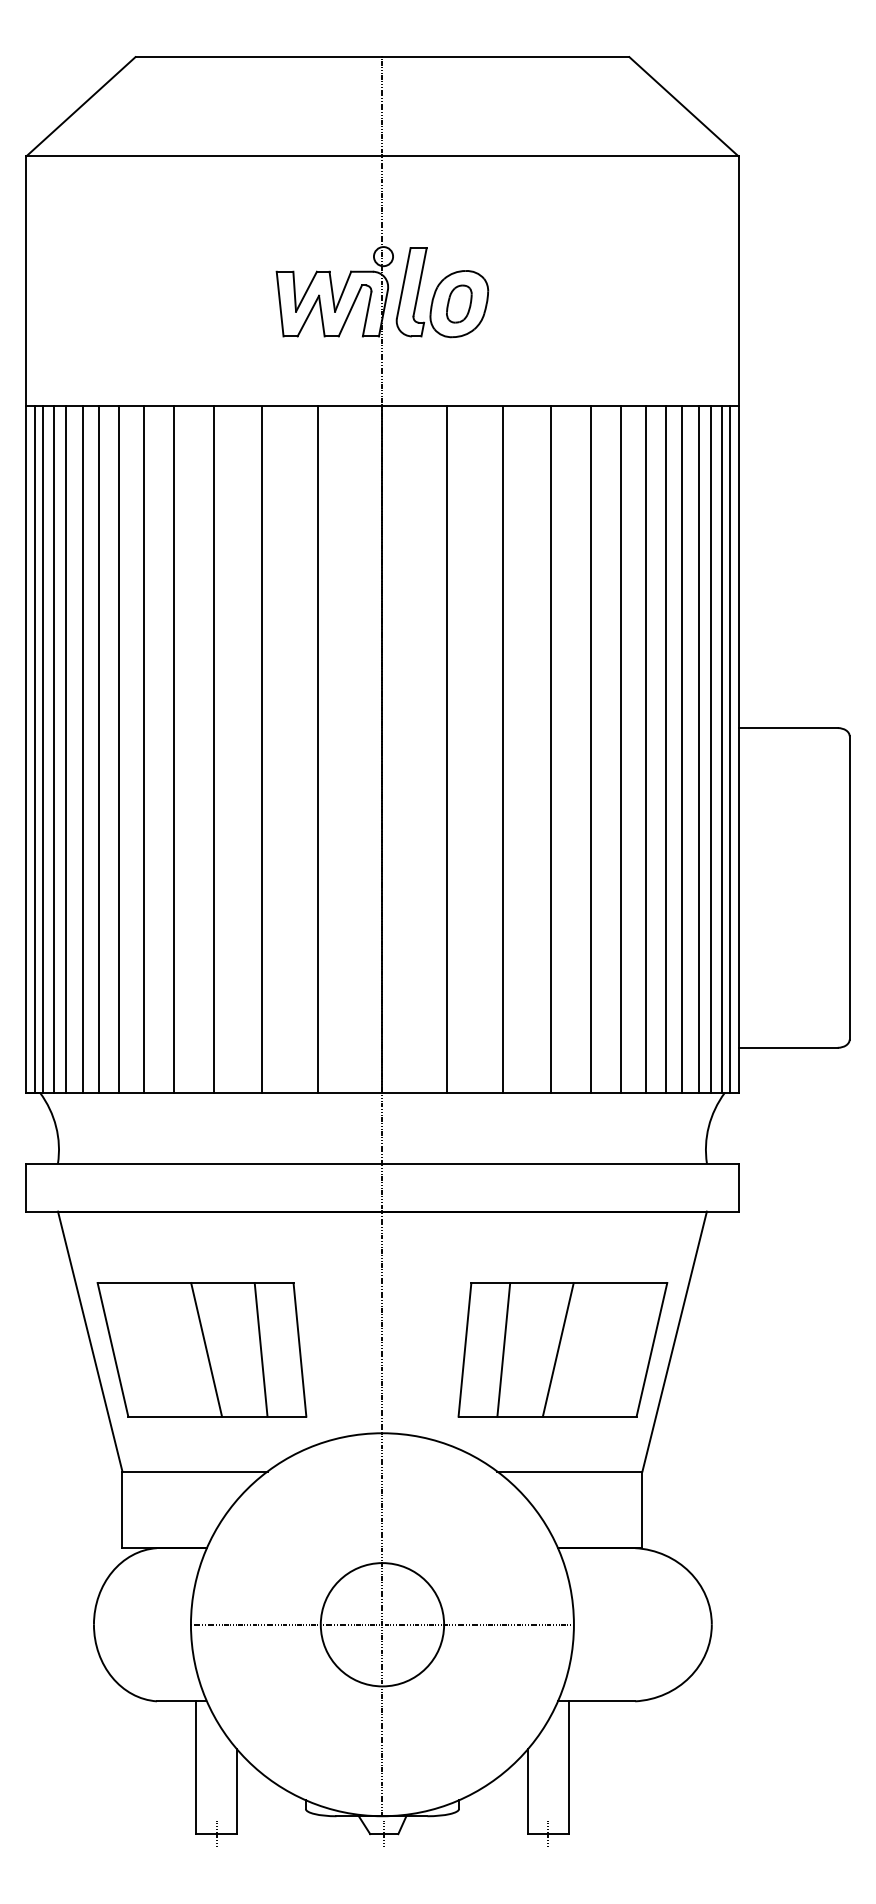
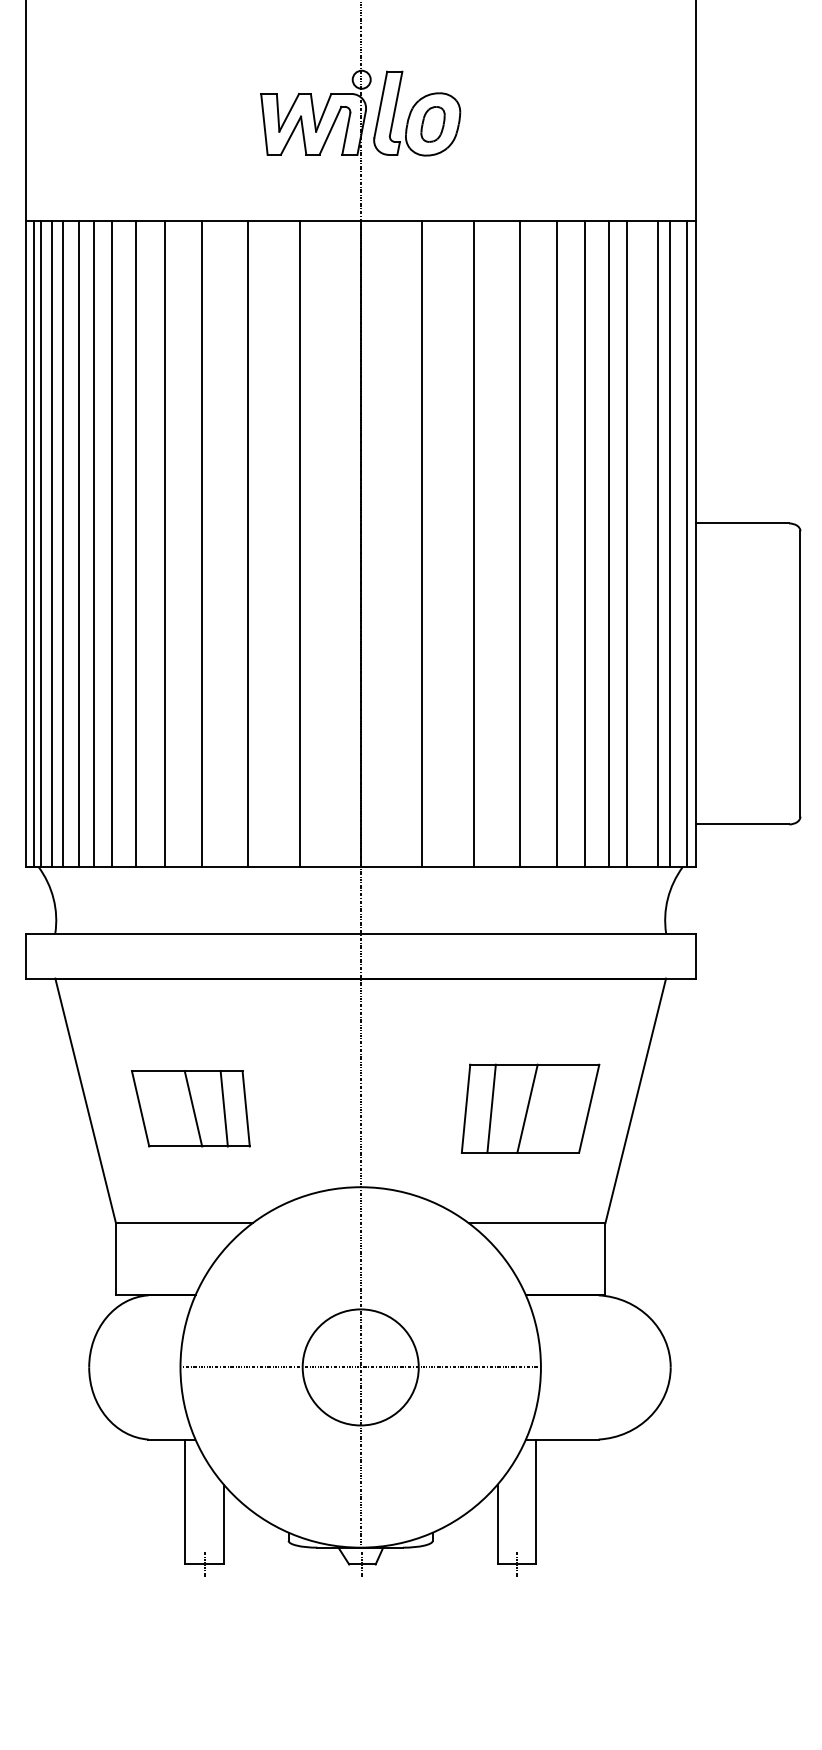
line: (681, 749) -> (642, 543), removed
line: (722, 749) -> (680, 543), removed
part: (201, 1349) -> (190, 1108), size x0.6
part: (562, 1349) -> (530, 1108), size x0.7

